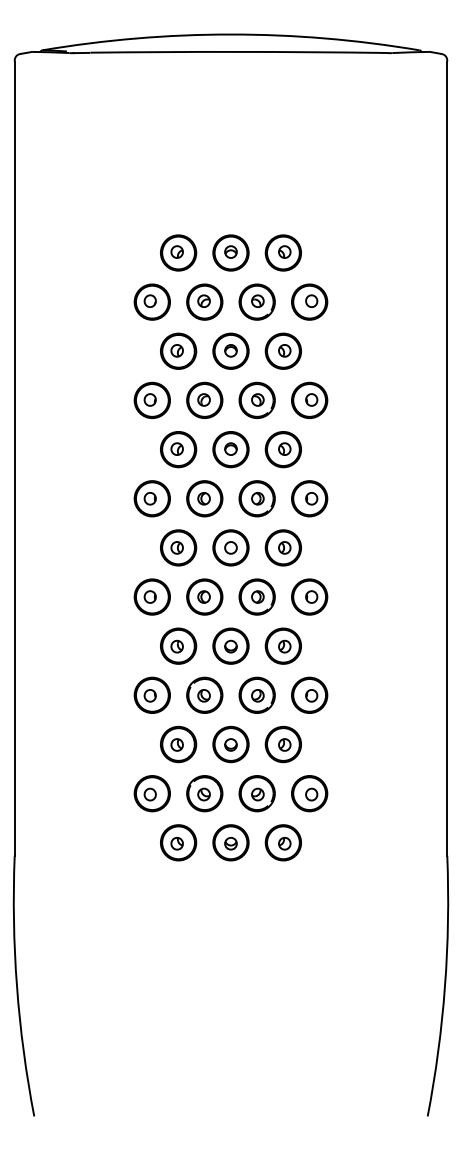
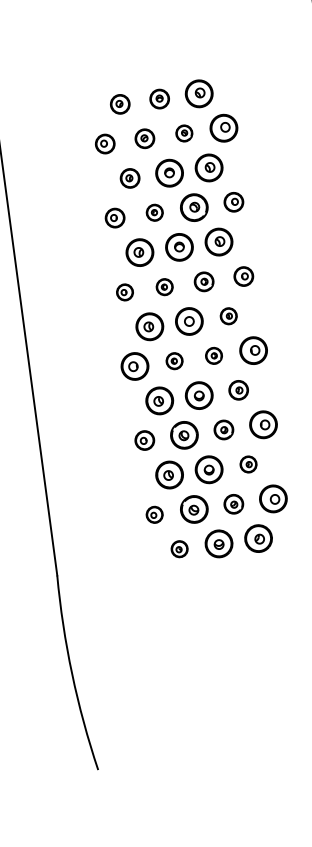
part: (178, 252) -> (120, 104), size x0.7
part: (230, 252) -> (159, 98), size x0.7
part: (151, 301) -> (104, 143), size x0.7
part: (204, 301) -> (144, 138), size x0.7
part: (256, 301) -> (183, 133), size x0.6
part: (178, 350) -> (129, 177), size x0.7
part: (151, 399) -> (114, 217), size x0.7
part: (204, 399) -> (154, 212), size x0.6
part: (309, 399) -> (233, 201), size x0.7
part: (151, 498) -> (124, 292), size x0.6
part: (204, 498) -> (164, 286), size x0.6
part: (256, 498) -> (203, 281), size x0.7
part: (309, 498) -> (243, 276), size x0.7
part: (282, 547) -> (228, 316), size x0.6
part: (204, 596) -> (174, 360), size x0.6
part: (256, 596) -> (213, 355), size x0.6
part: (282, 645) -> (238, 389), size x0.7
part: (151, 694) -> (144, 440), size x0.7
part: (256, 694) -> (223, 429), size x0.7
part: (282, 744) -> (247, 464), size x0.6
part: (151, 793) -> (154, 514), size x0.6
part: (256, 793) -> (233, 504), size x0.7
part: (178, 842) -> (179, 548), size x0.6

